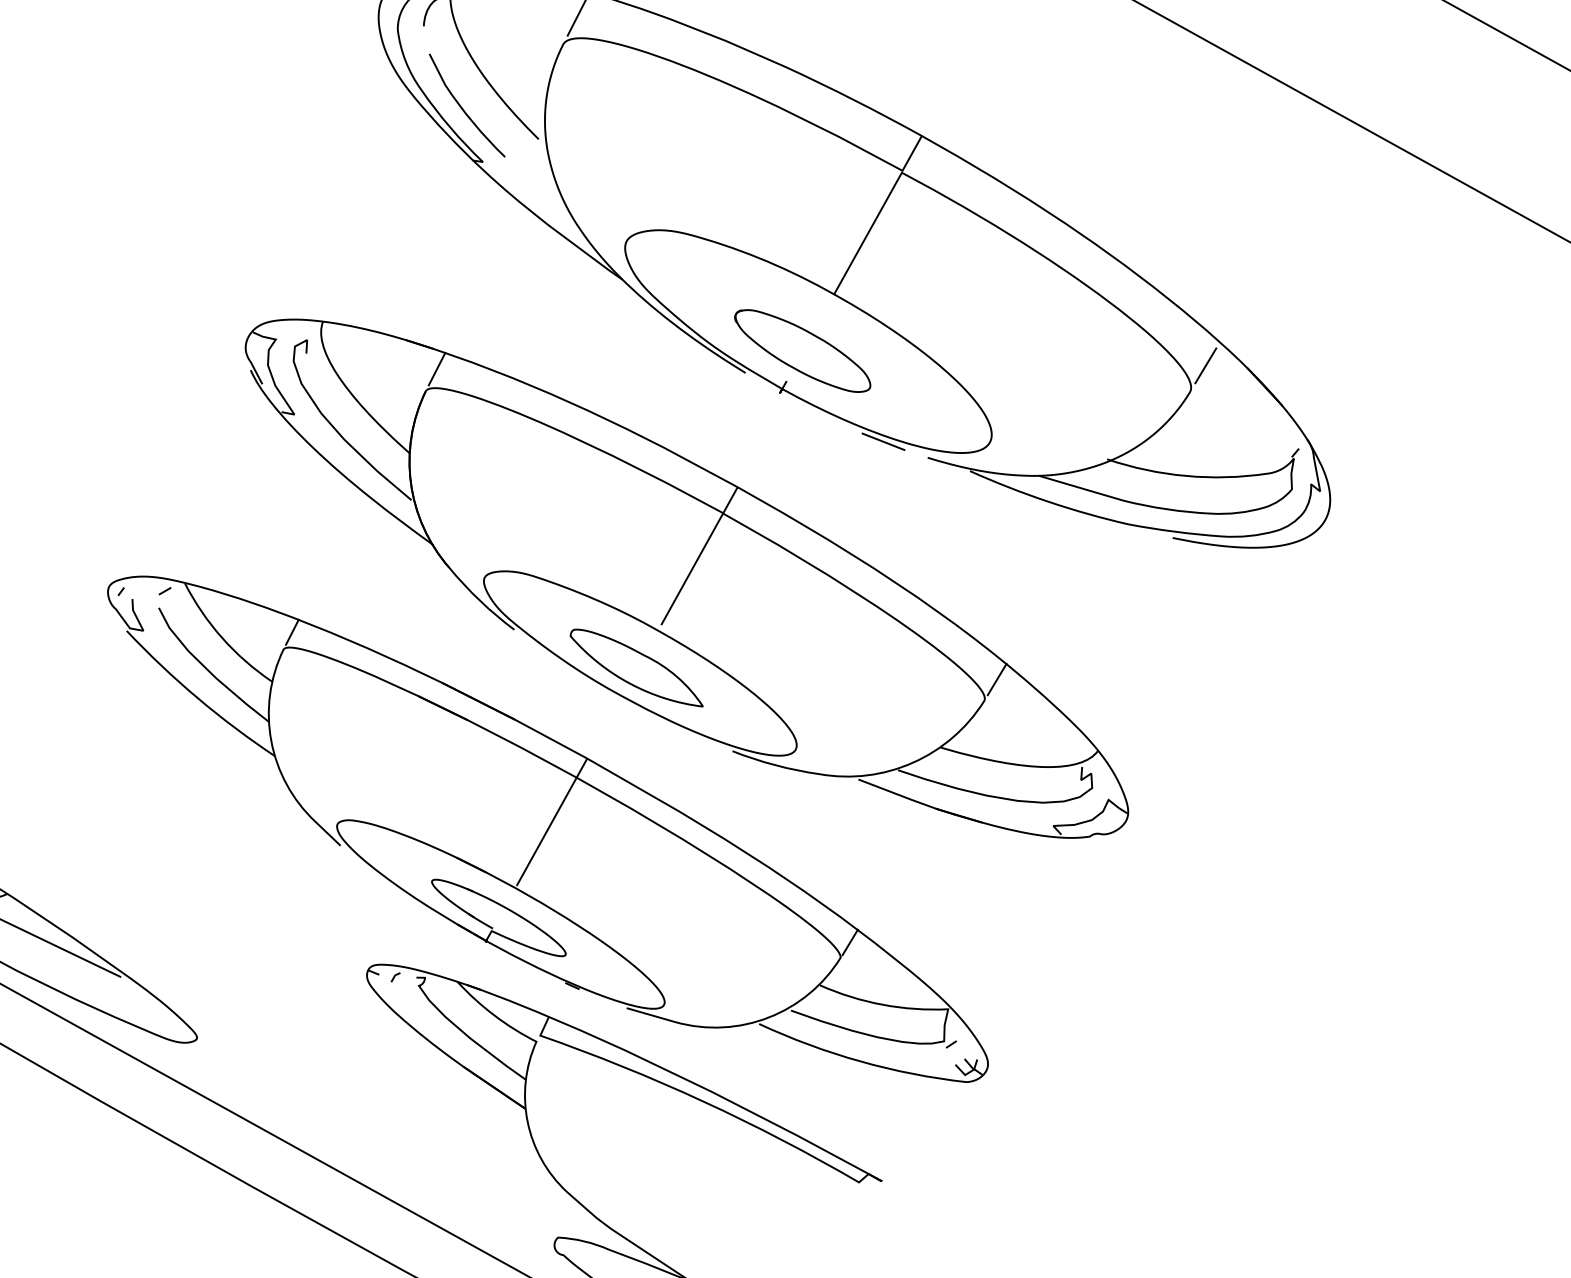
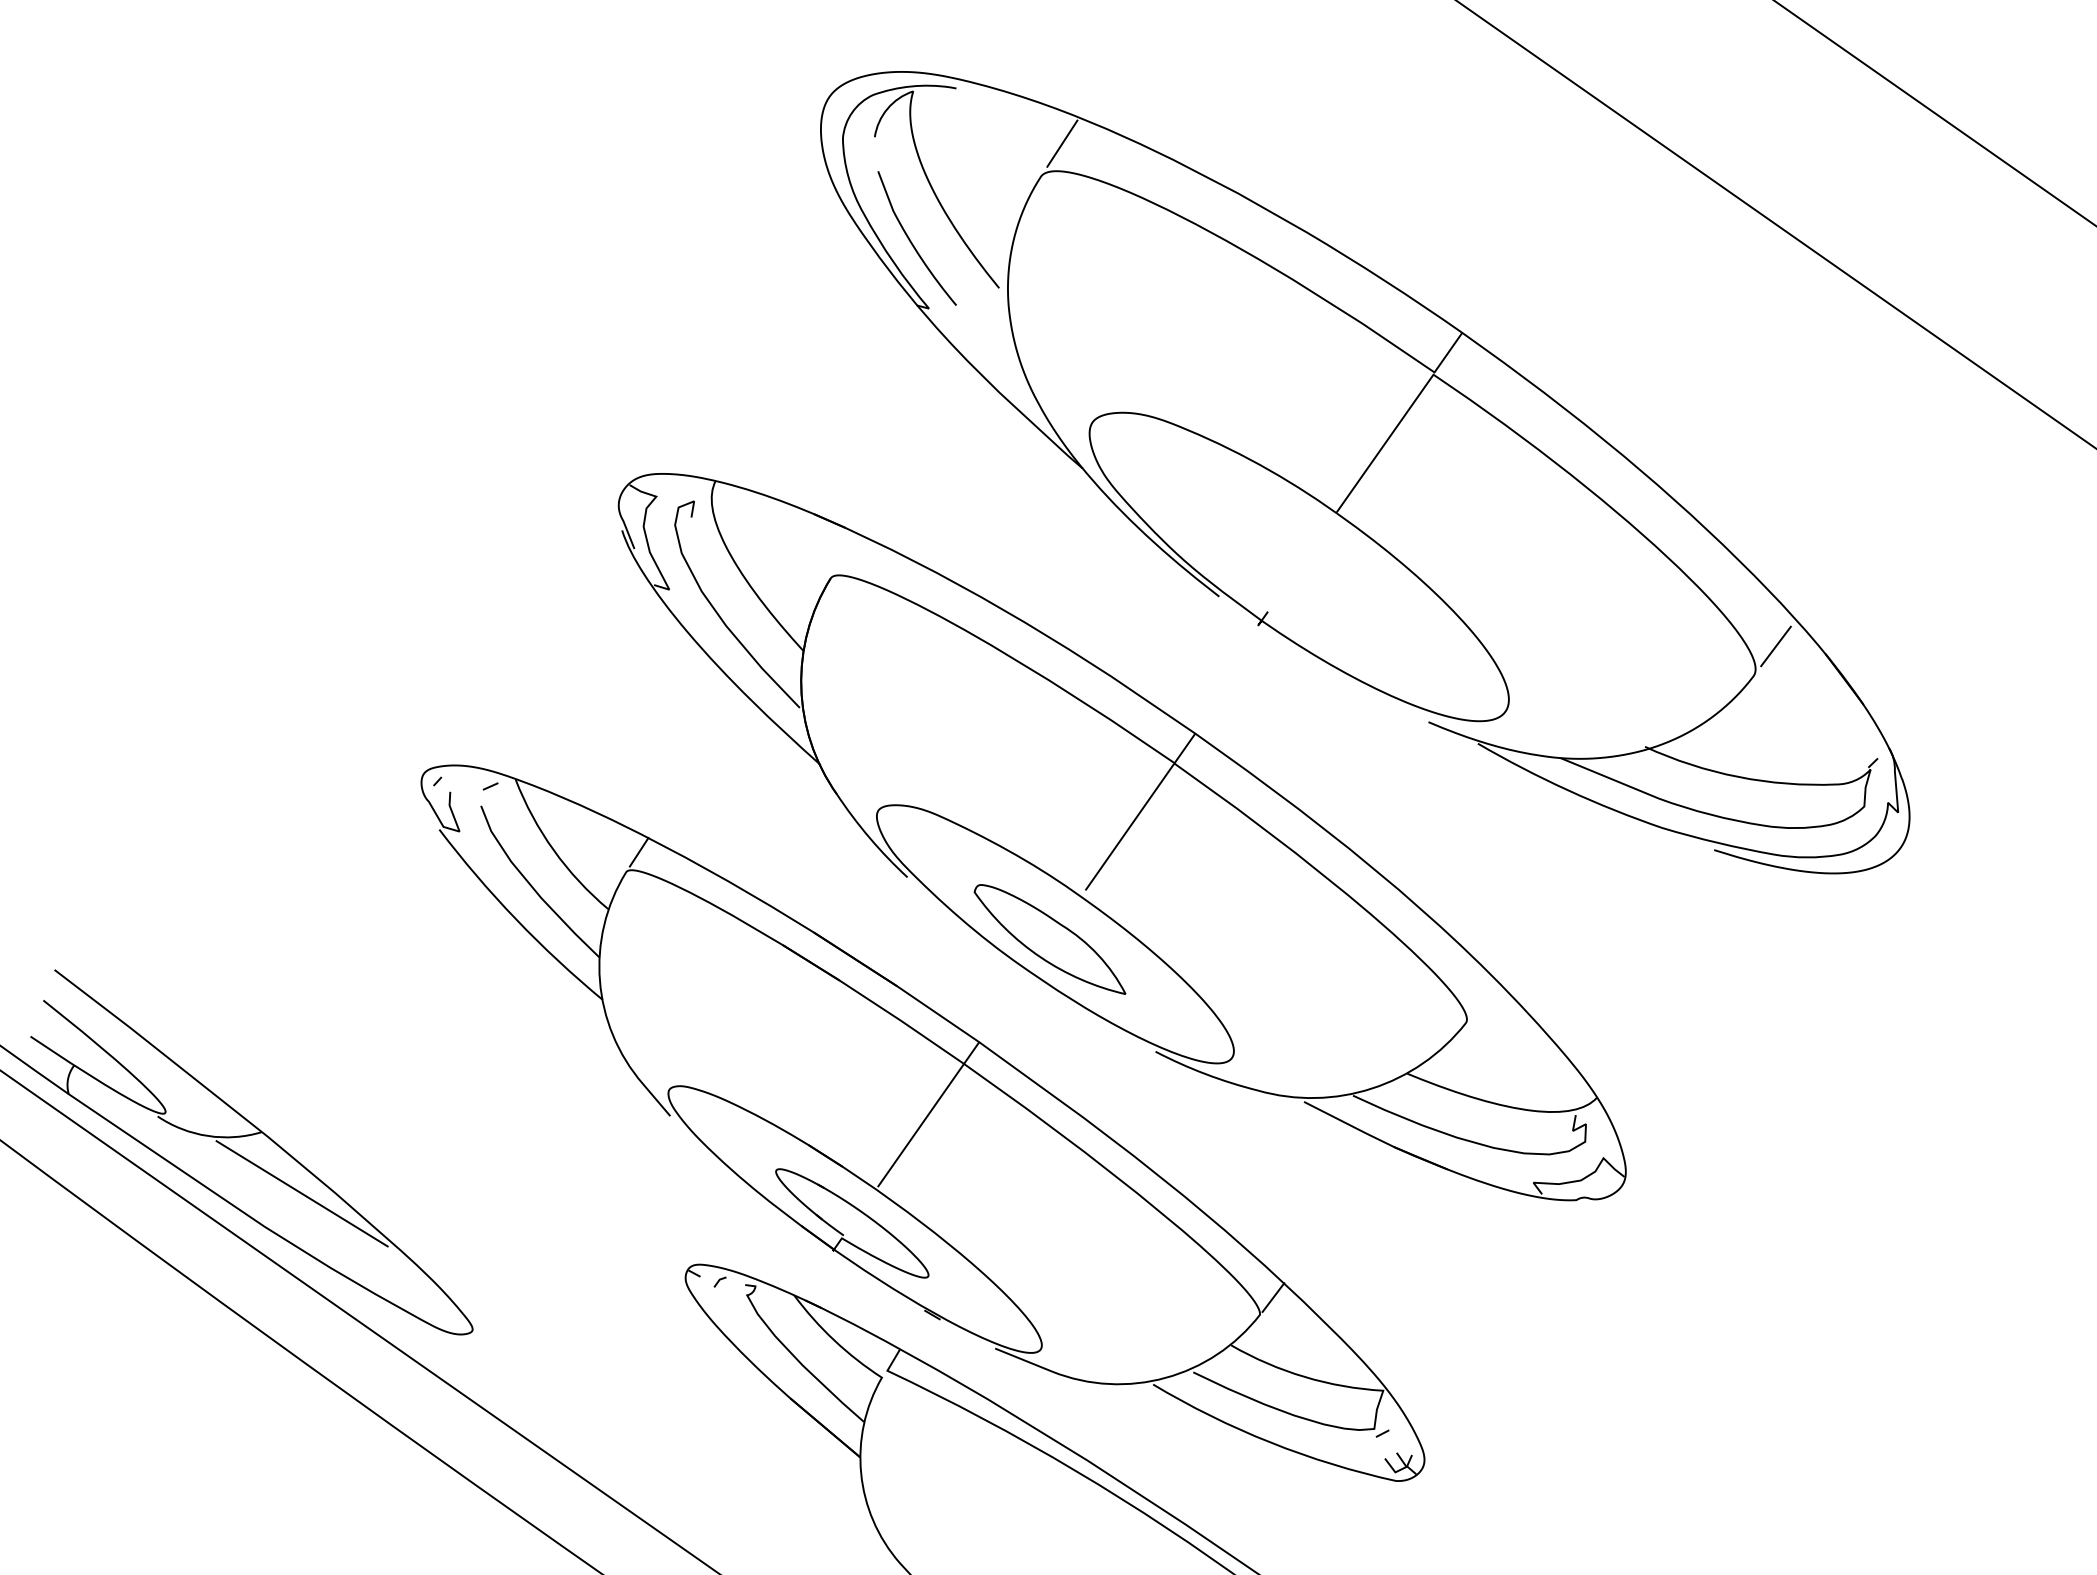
part: (802, 350) -> (1290, 576), removed
line: (437, 368) -> (847, 552), removed
line: (882, 441) -> (1376, 696), removed
line: (996, 679) -> (1483, 998), removed

